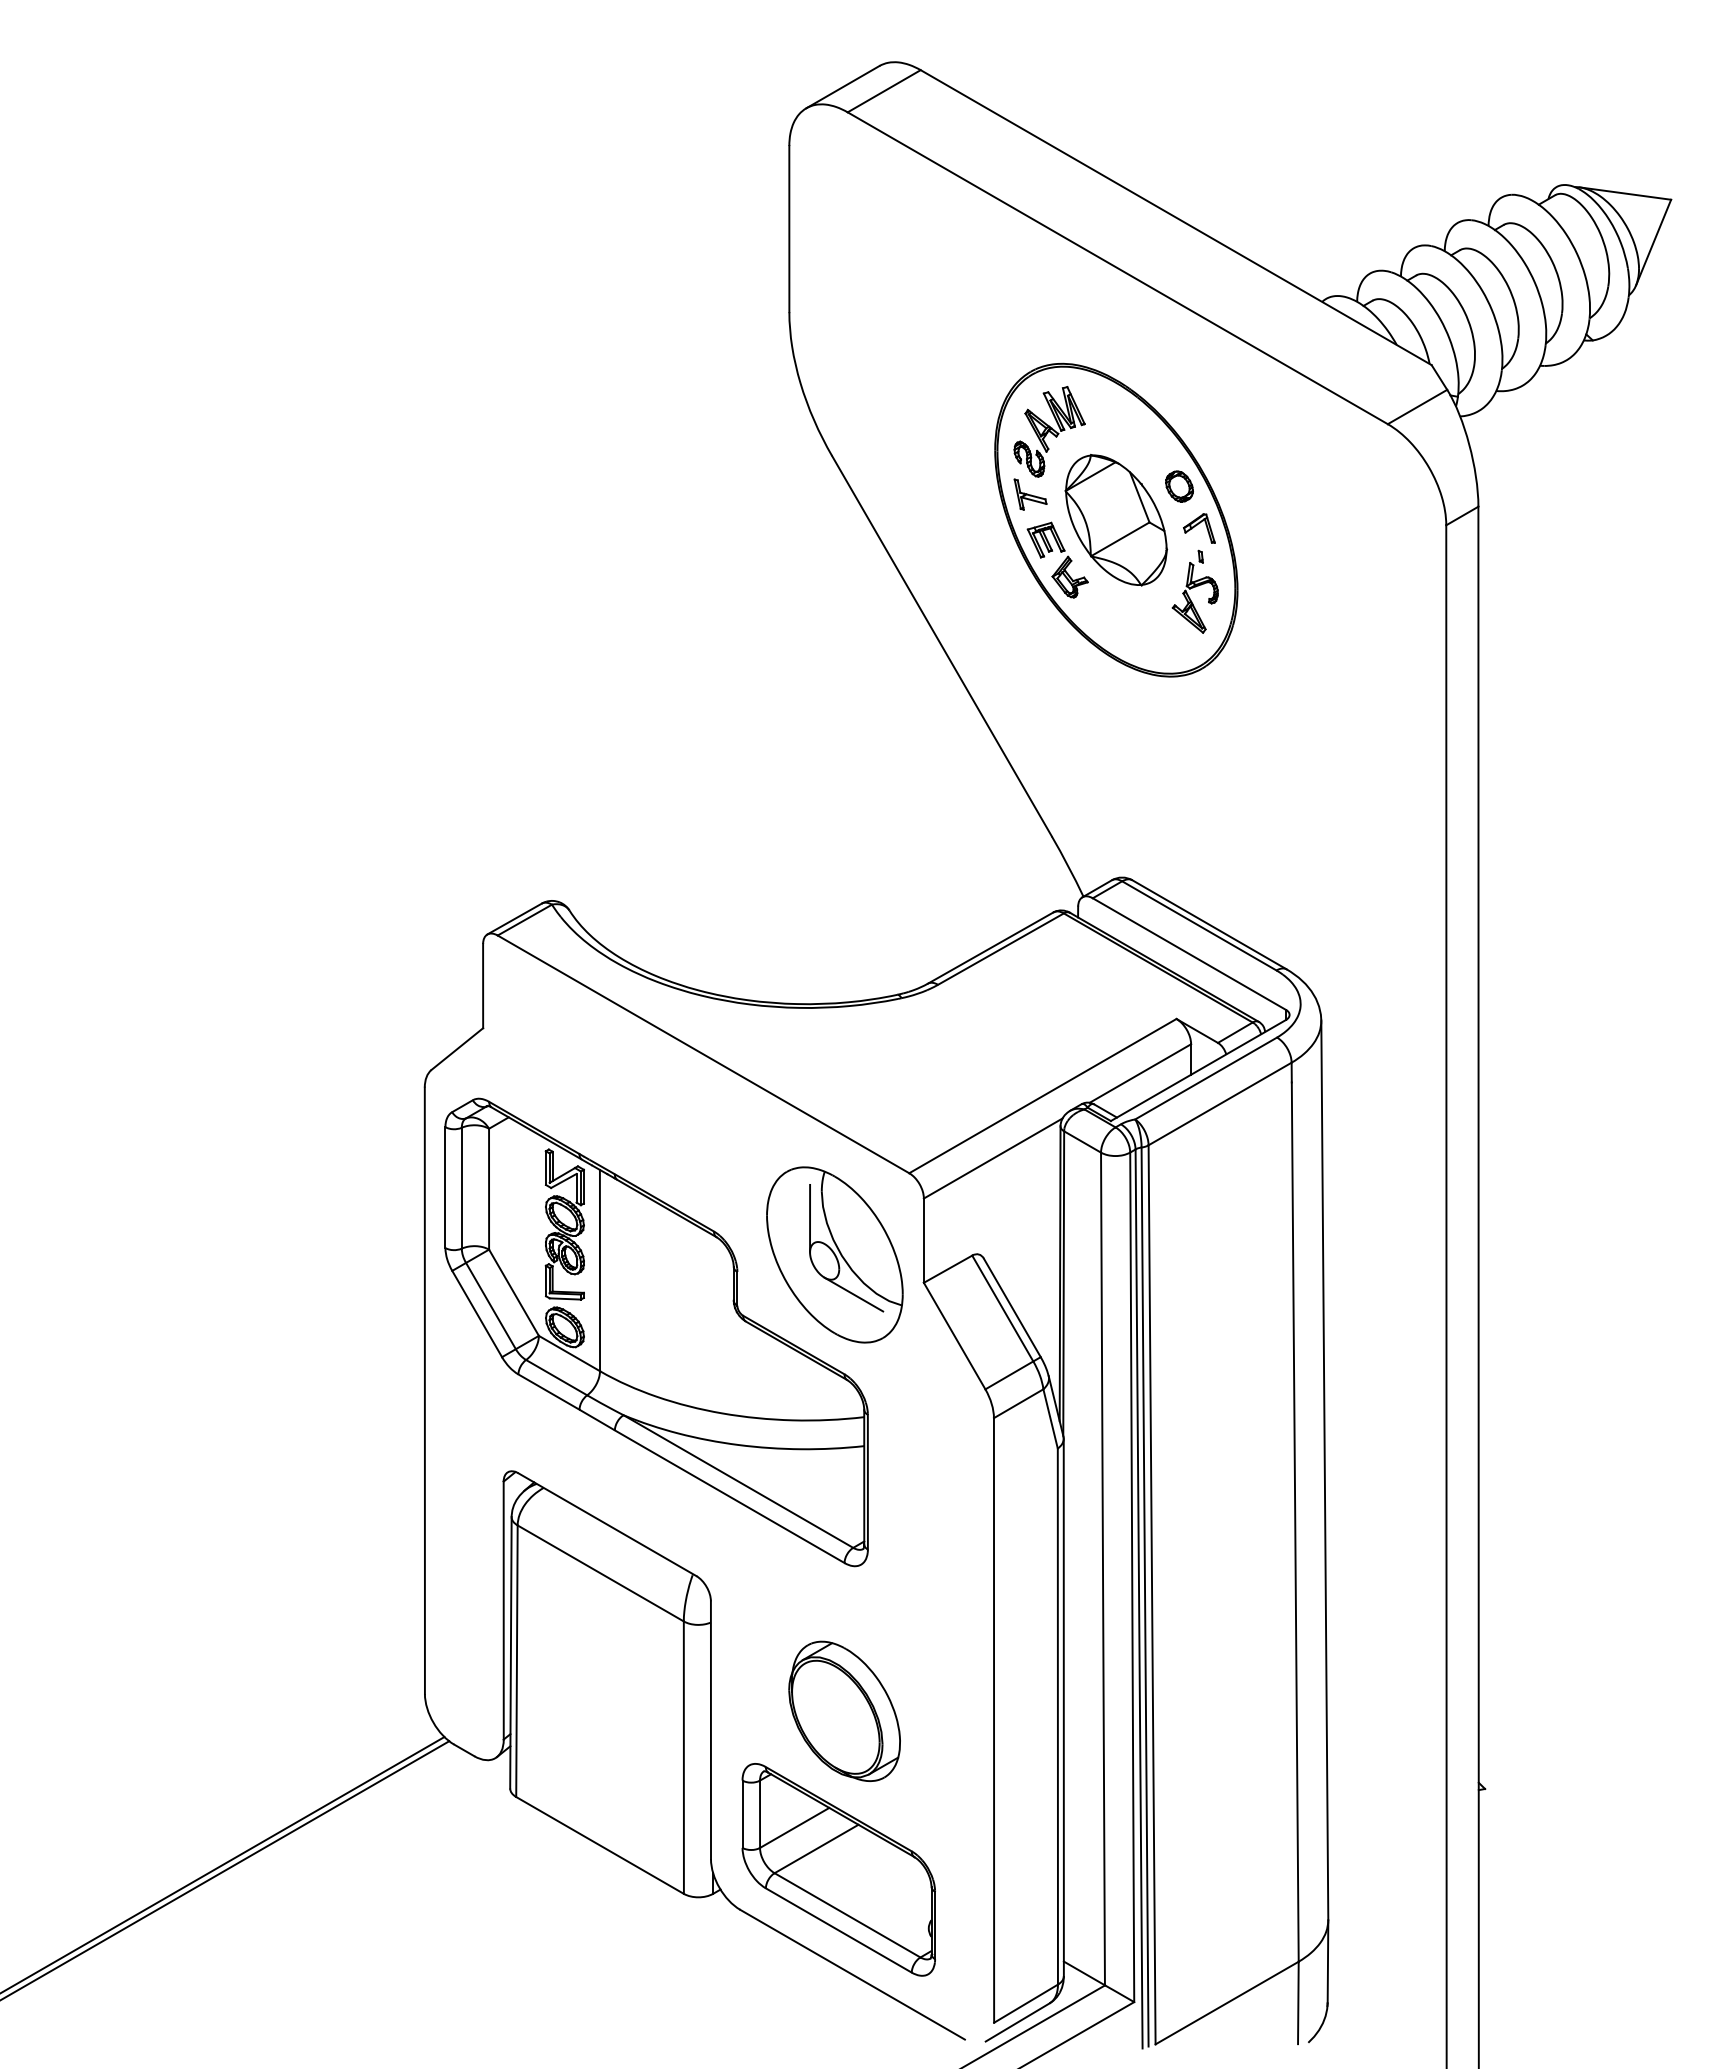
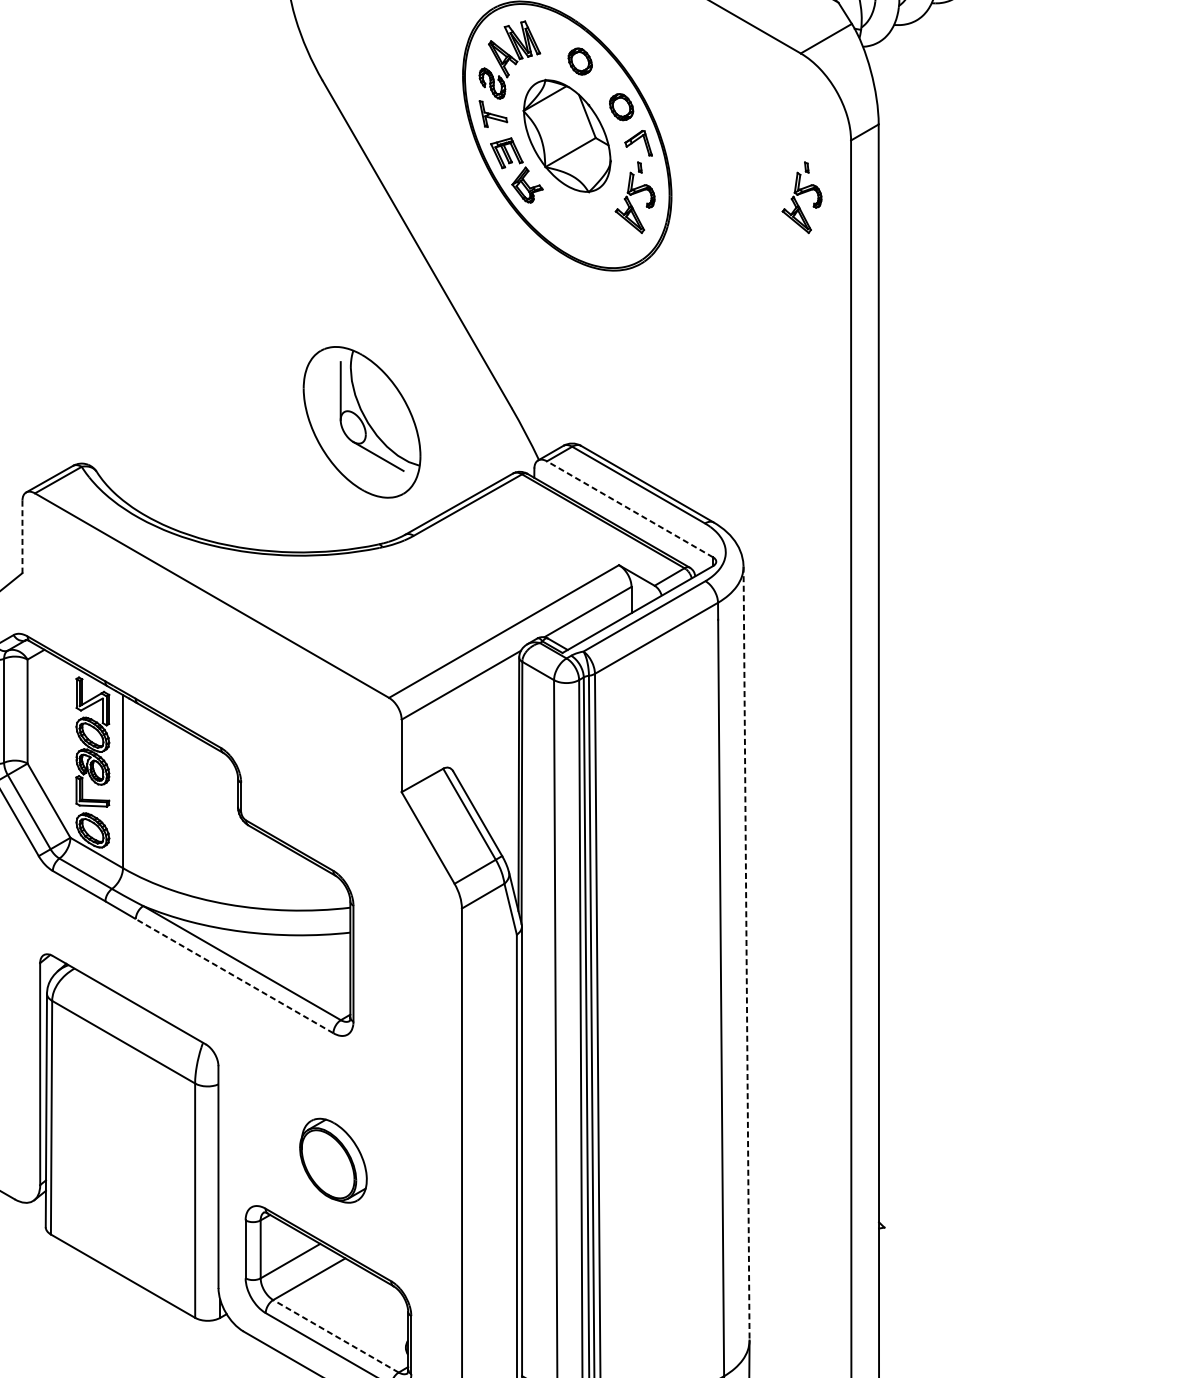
part: (1131, 433) -> (580, 61), added
part: (1388, 591) -> (801, 197), added
line: (1189, 954) -> (630, 509), solid -> dashed
line: (483, 986) -> (22, 537), solid -> dashed
part: (834, 1254) -> (361, 421), moved
line: (1324, 1470) -> (746, 953), solid -> dashed
line: (729, 1496) -> (234, 975), solid -> dashed
part: (844, 1710) -> (333, 1160), size x0.7
line: (847, 1915) -> (335, 1336), solid -> dashed

